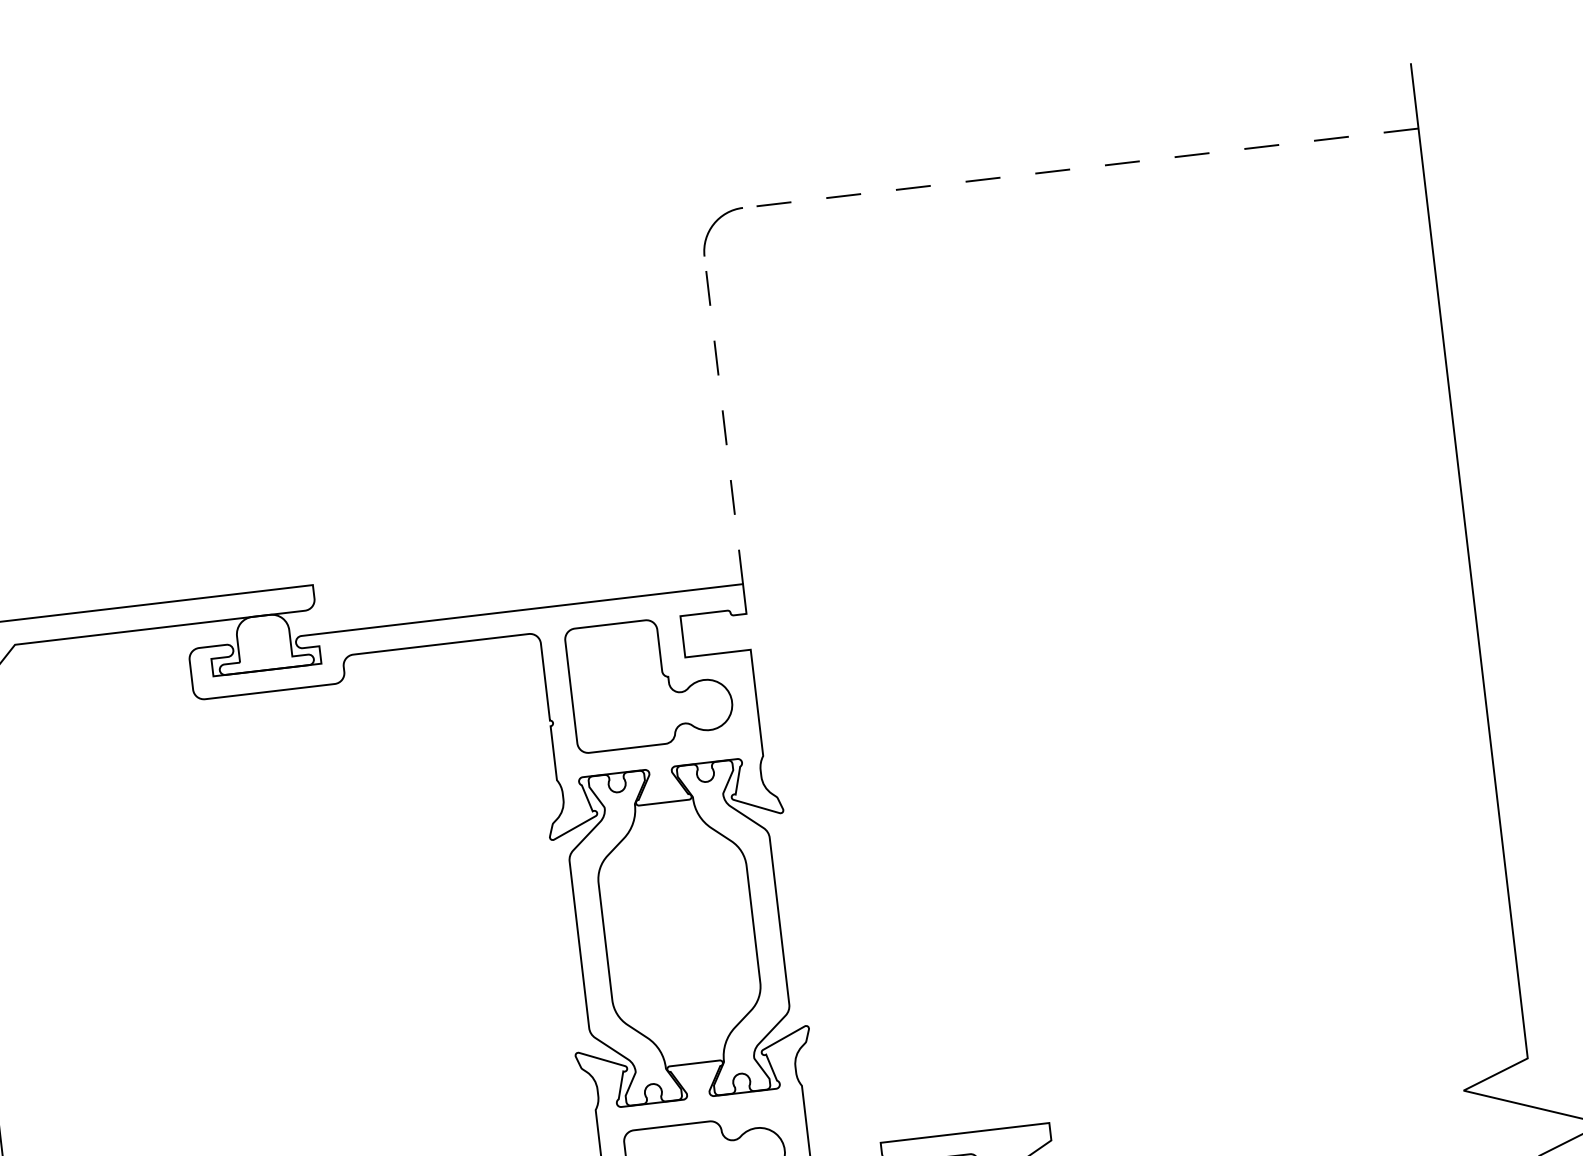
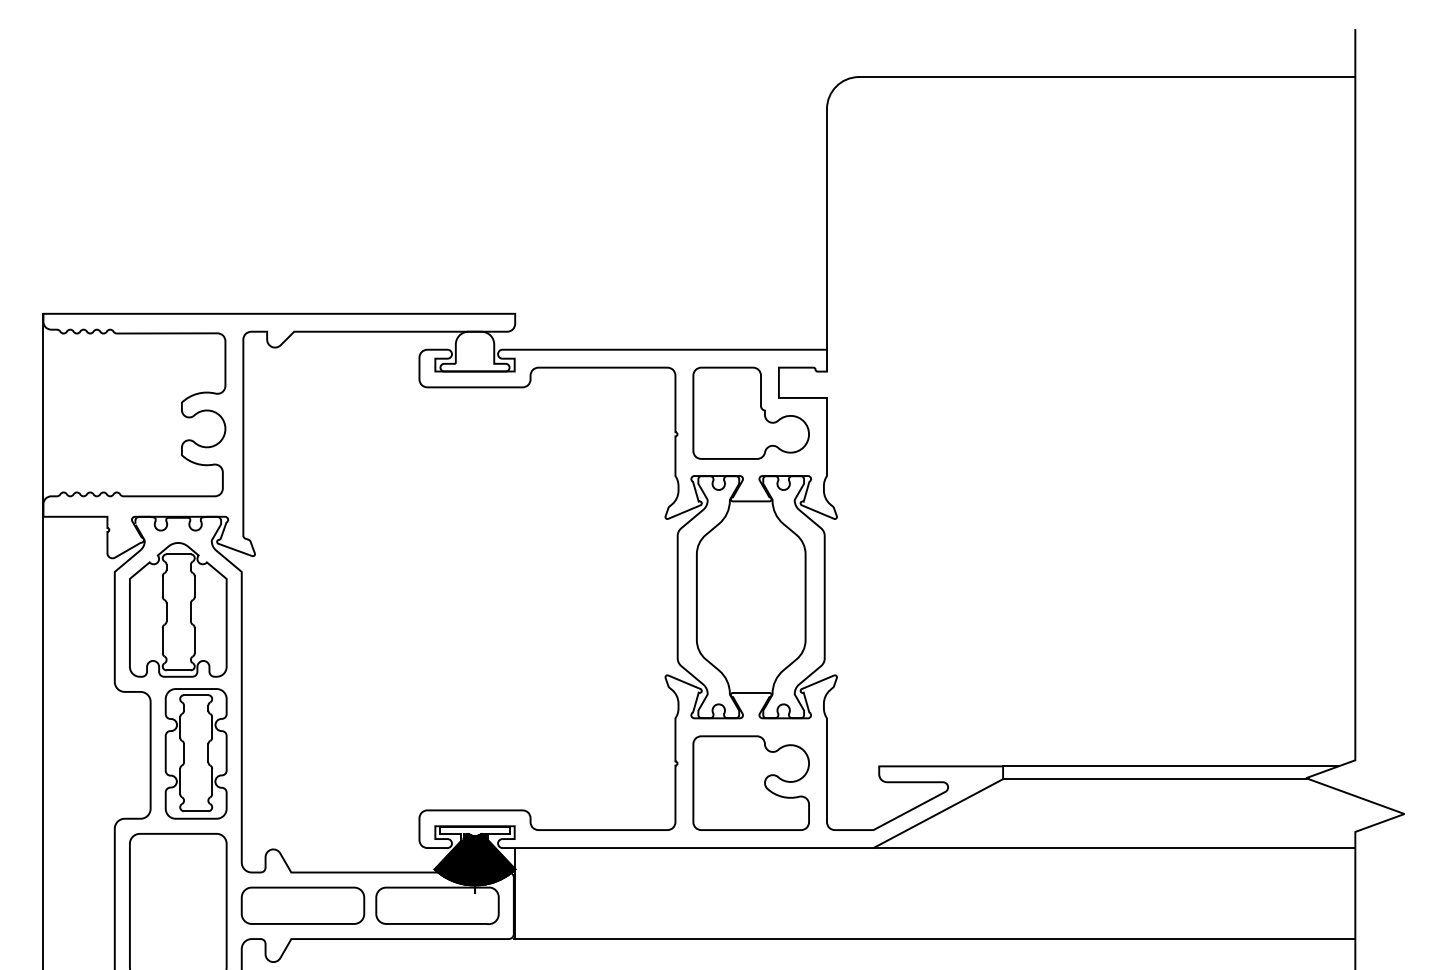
line: (1079, 168) -> (1106, 77), dashed -> solid
line: (723, 420) -> (826, 229), dashed -> solid
line: (1277, 1096) -> (1170, 766), added
line: (1258, 1116) -> (1155, 779), added

